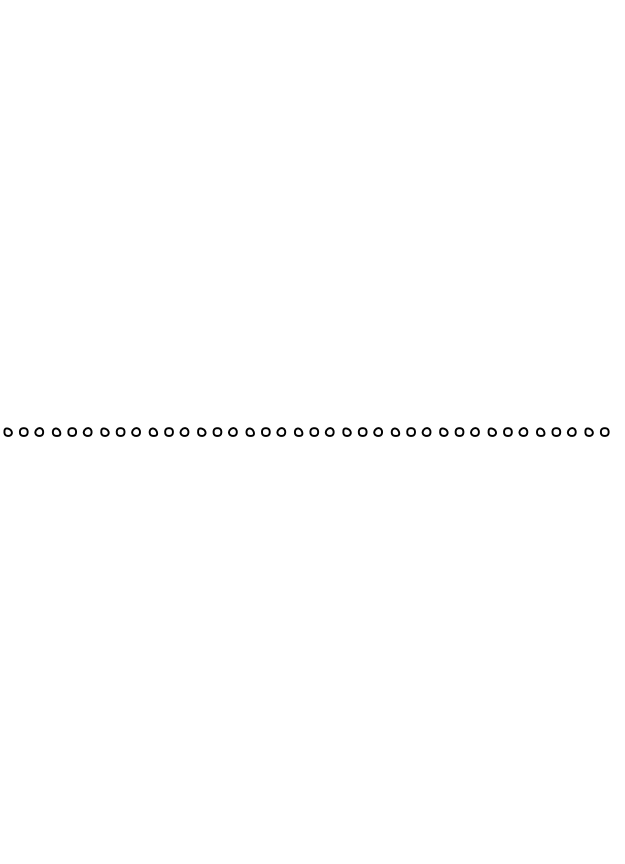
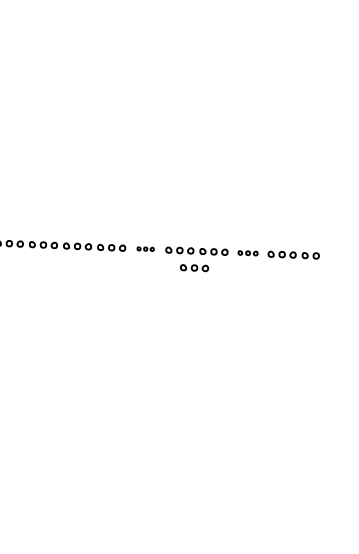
part: (362, 431) -> (145, 248), size x0.6
part: (507, 431) -> (247, 252), size x0.7
part: (432, 455) -> (194, 267), added

